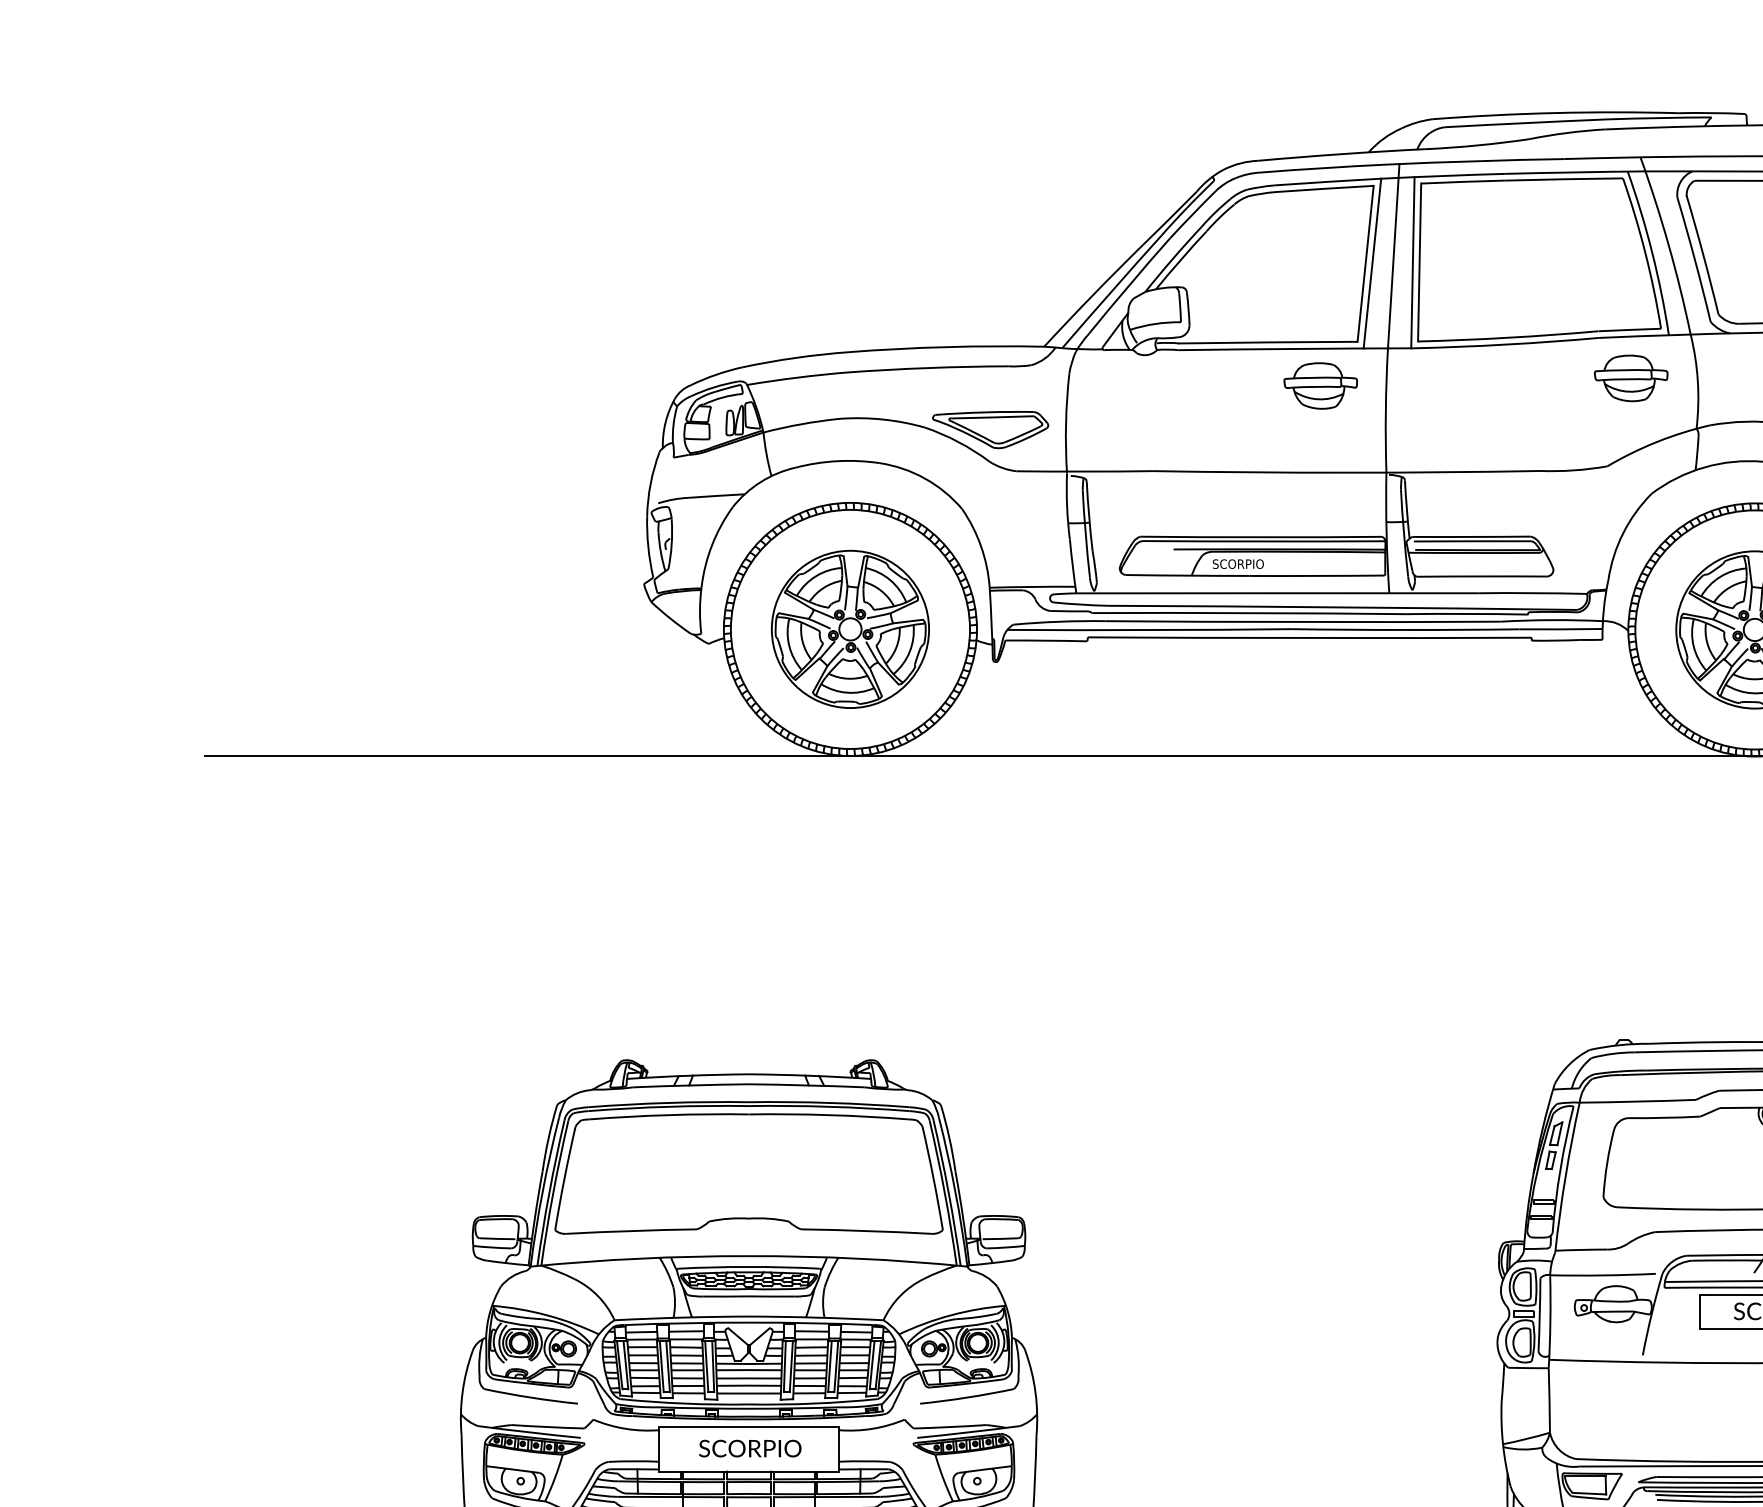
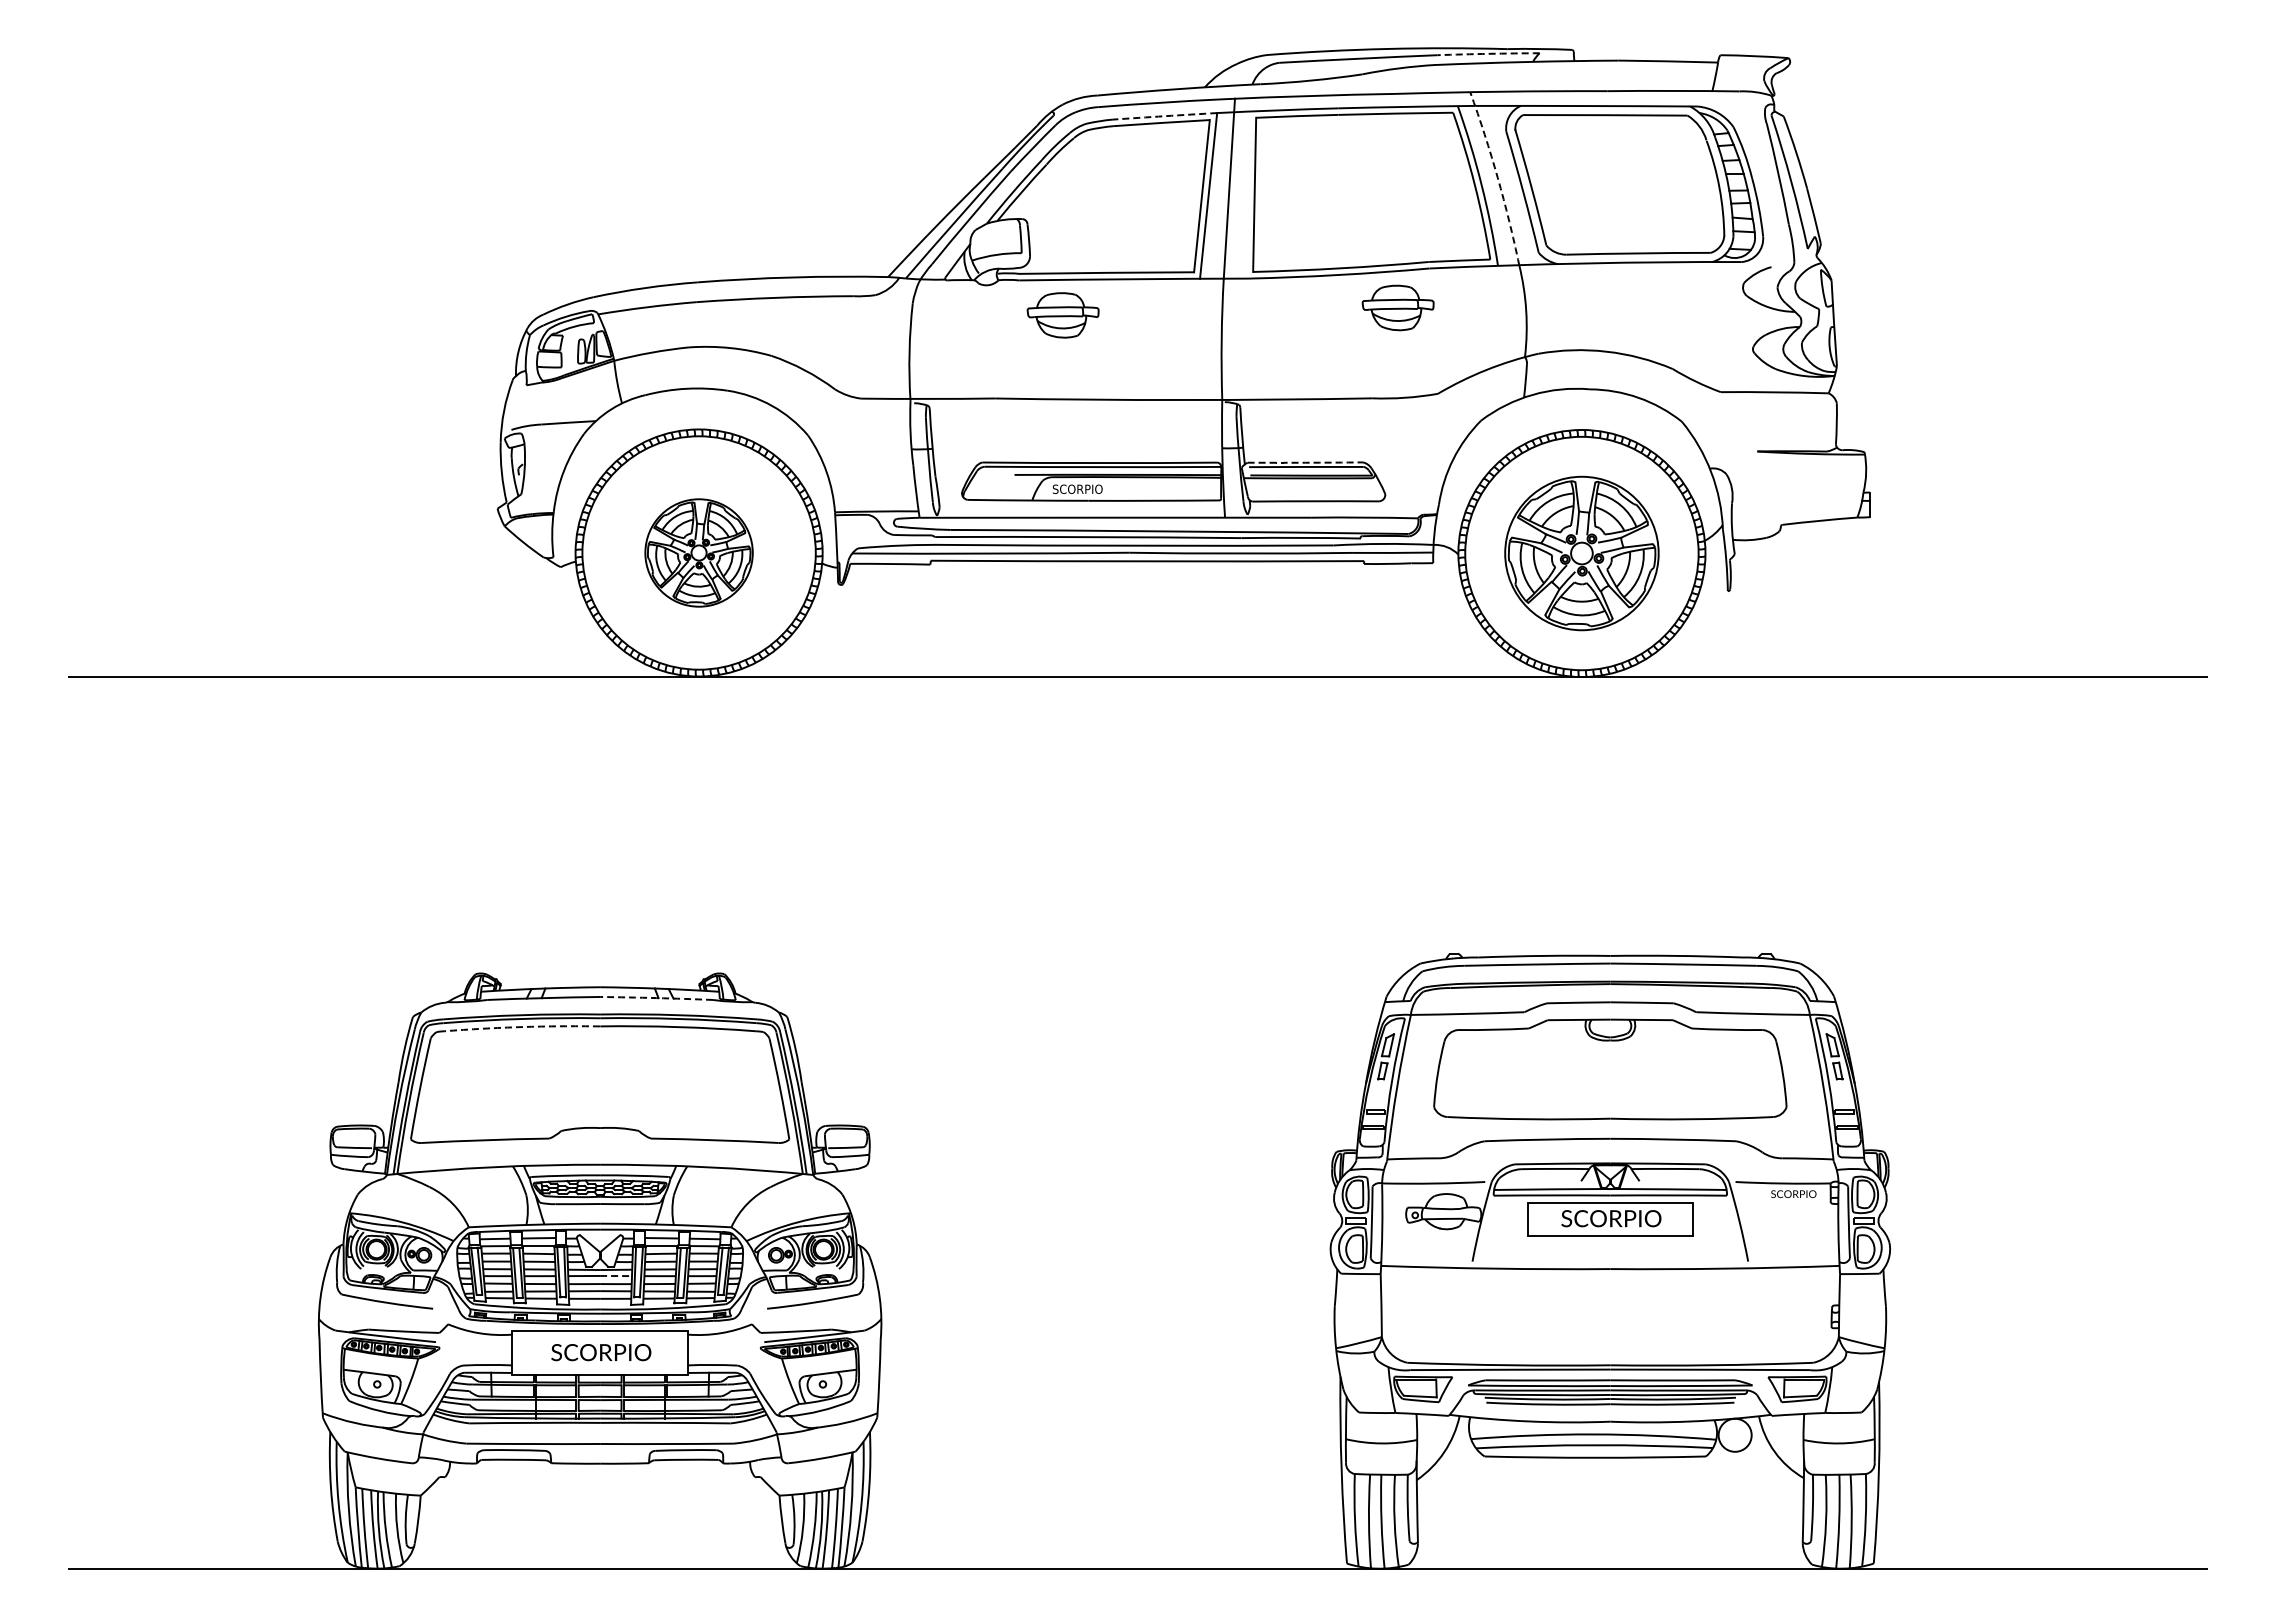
arc: (1659, 117) -> (1488, 53), solid -> dashed
arc: (1327, 182) -> (1164, 116), solid -> dashed
arc: (1668, 244) -> (1497, 177), solid -> dashed
line: (1412, 262) -> (1247, 194), removed
part: (1630, 377) -> (1397, 307), moved
part: (1320, 386) -> (1062, 315), moved
part: (990, 429) -> (835, 357), removed
arc: (1471, 536) -> (1305, 462), solid -> dashed
part: (849, 628) -> (698, 552), size x0.7
arc: (806, 1085) -> (656, 998), solid -> dashed
arc: (668, 1115) -> (521, 1027), solid -> dashed
arc: (765, 1370) -> (616, 1276), solid -> dashed

